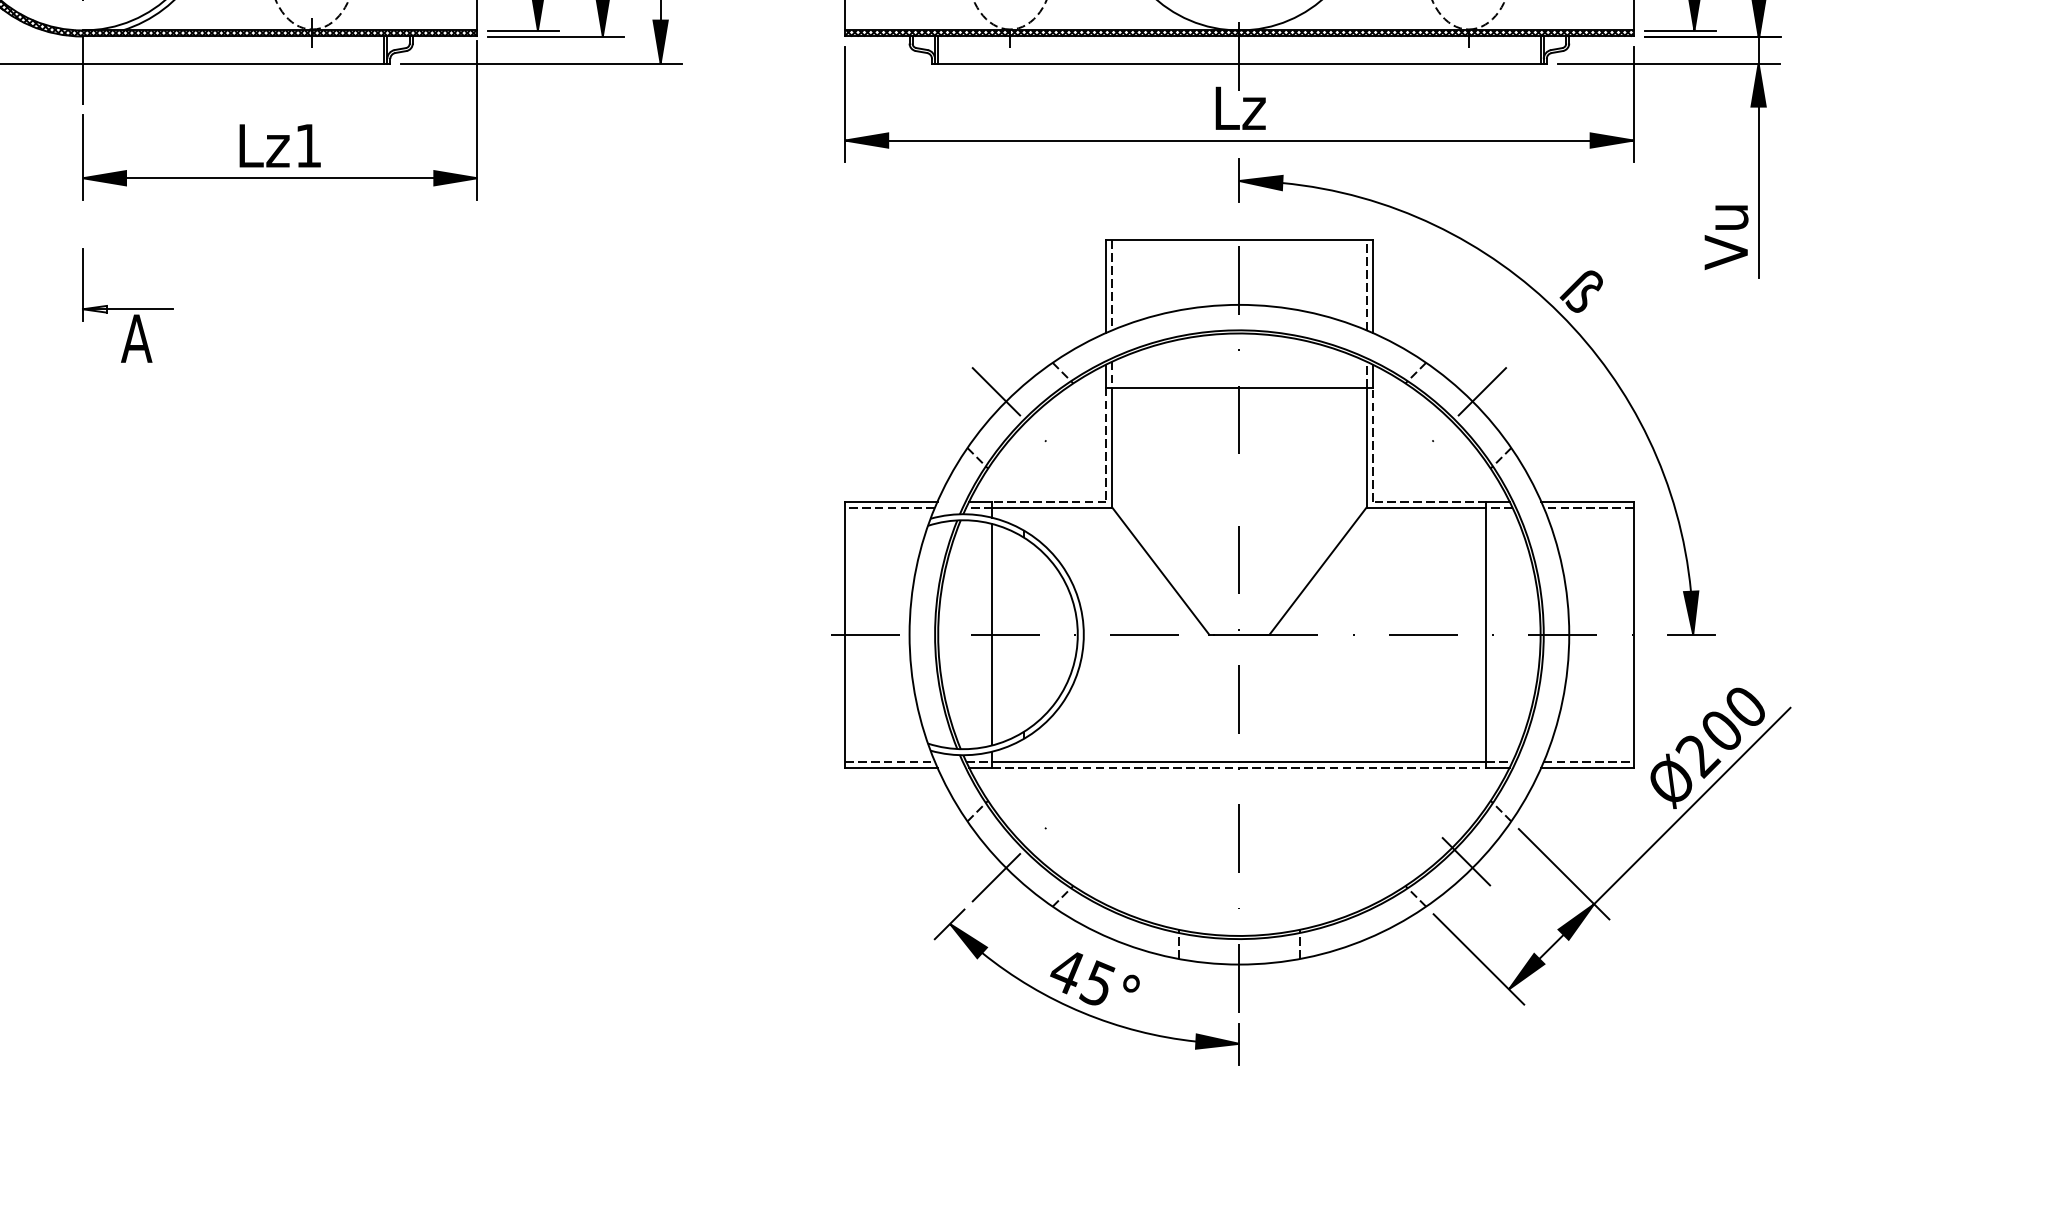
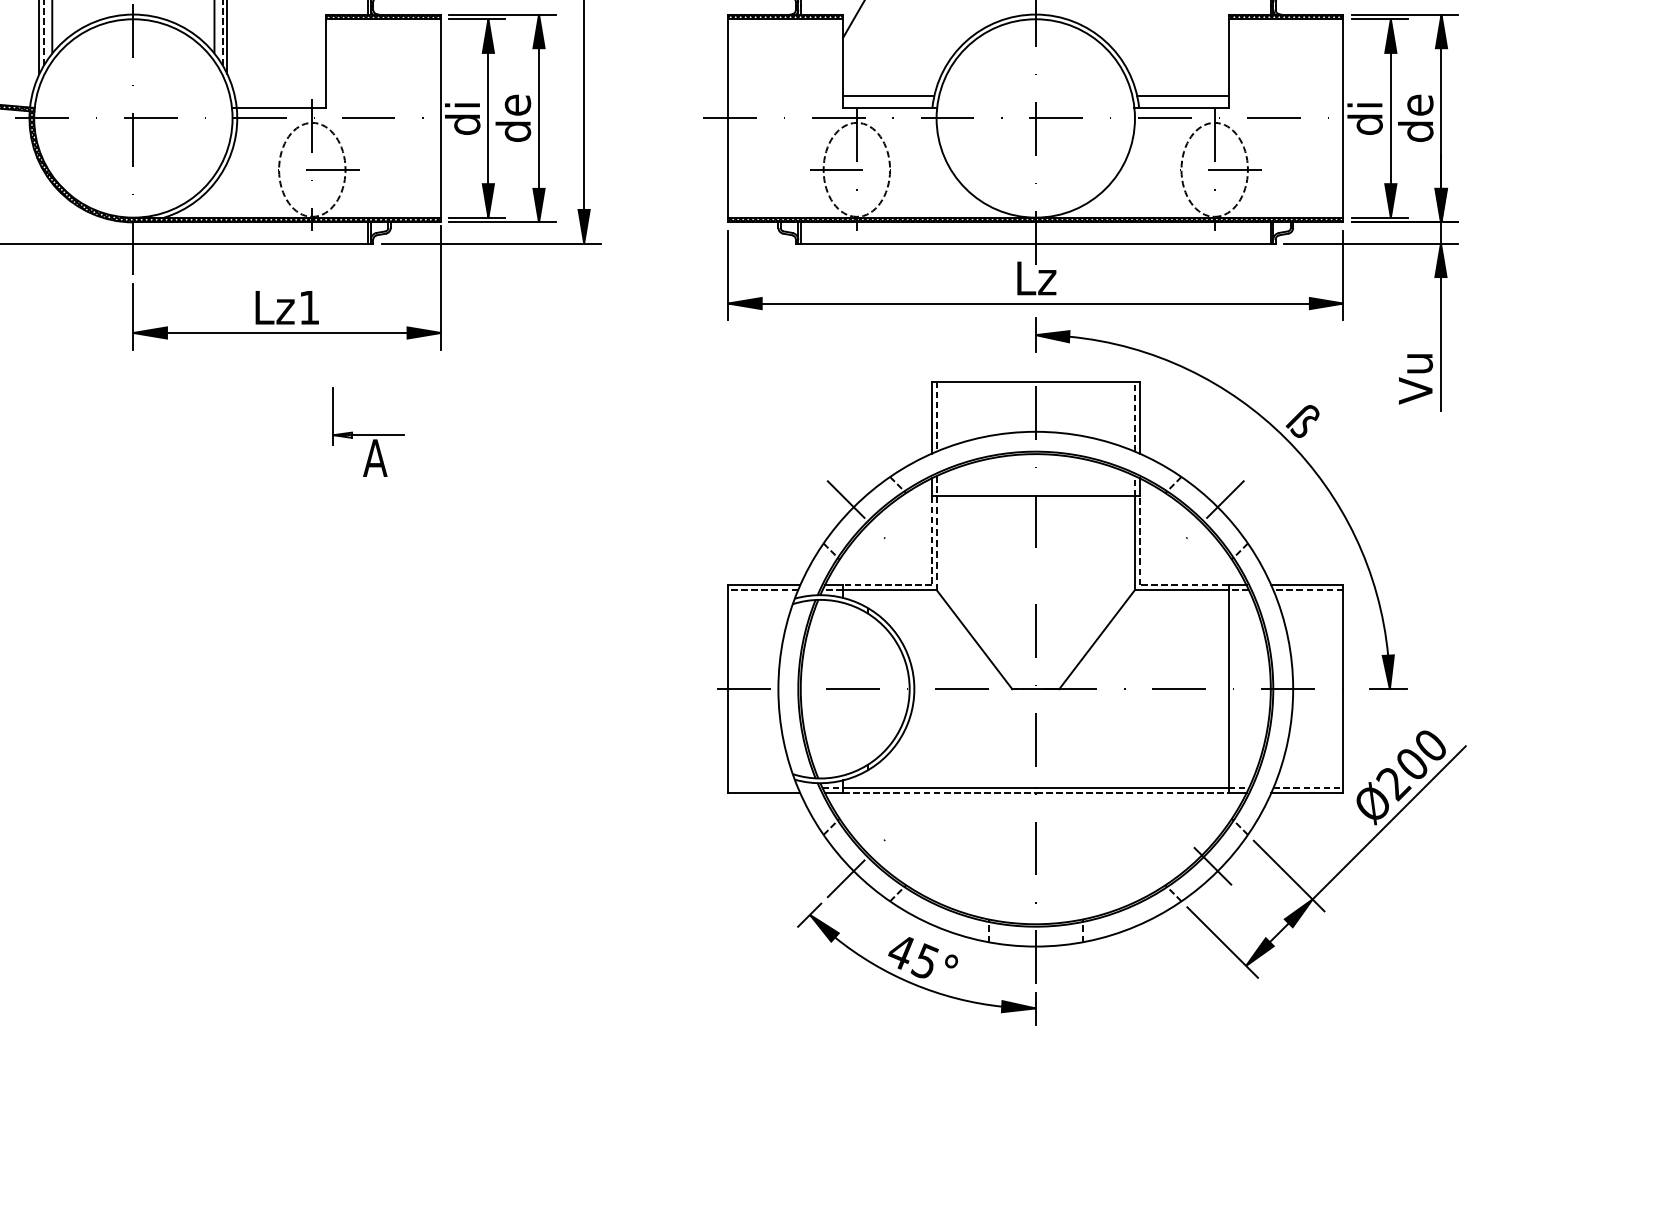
part: (127, 304) -> (368, 431), moved
line: (1112, 448) -> (936, 543), solid -> dashed
line: (992, 633) -> (843, 688), removed
line: (890, 761) -> (763, 788), removed

